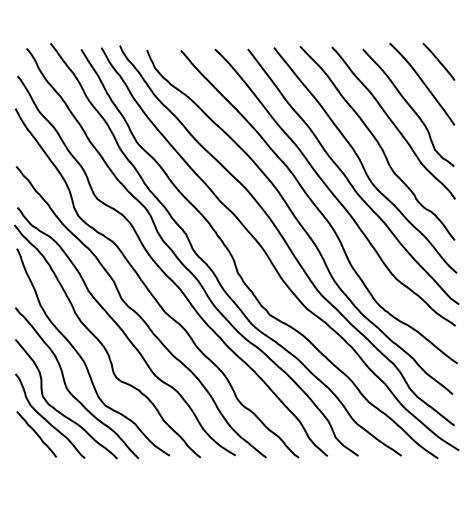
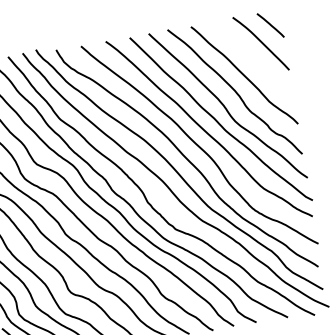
curve: (409, 107) -> (254, 62), removed

